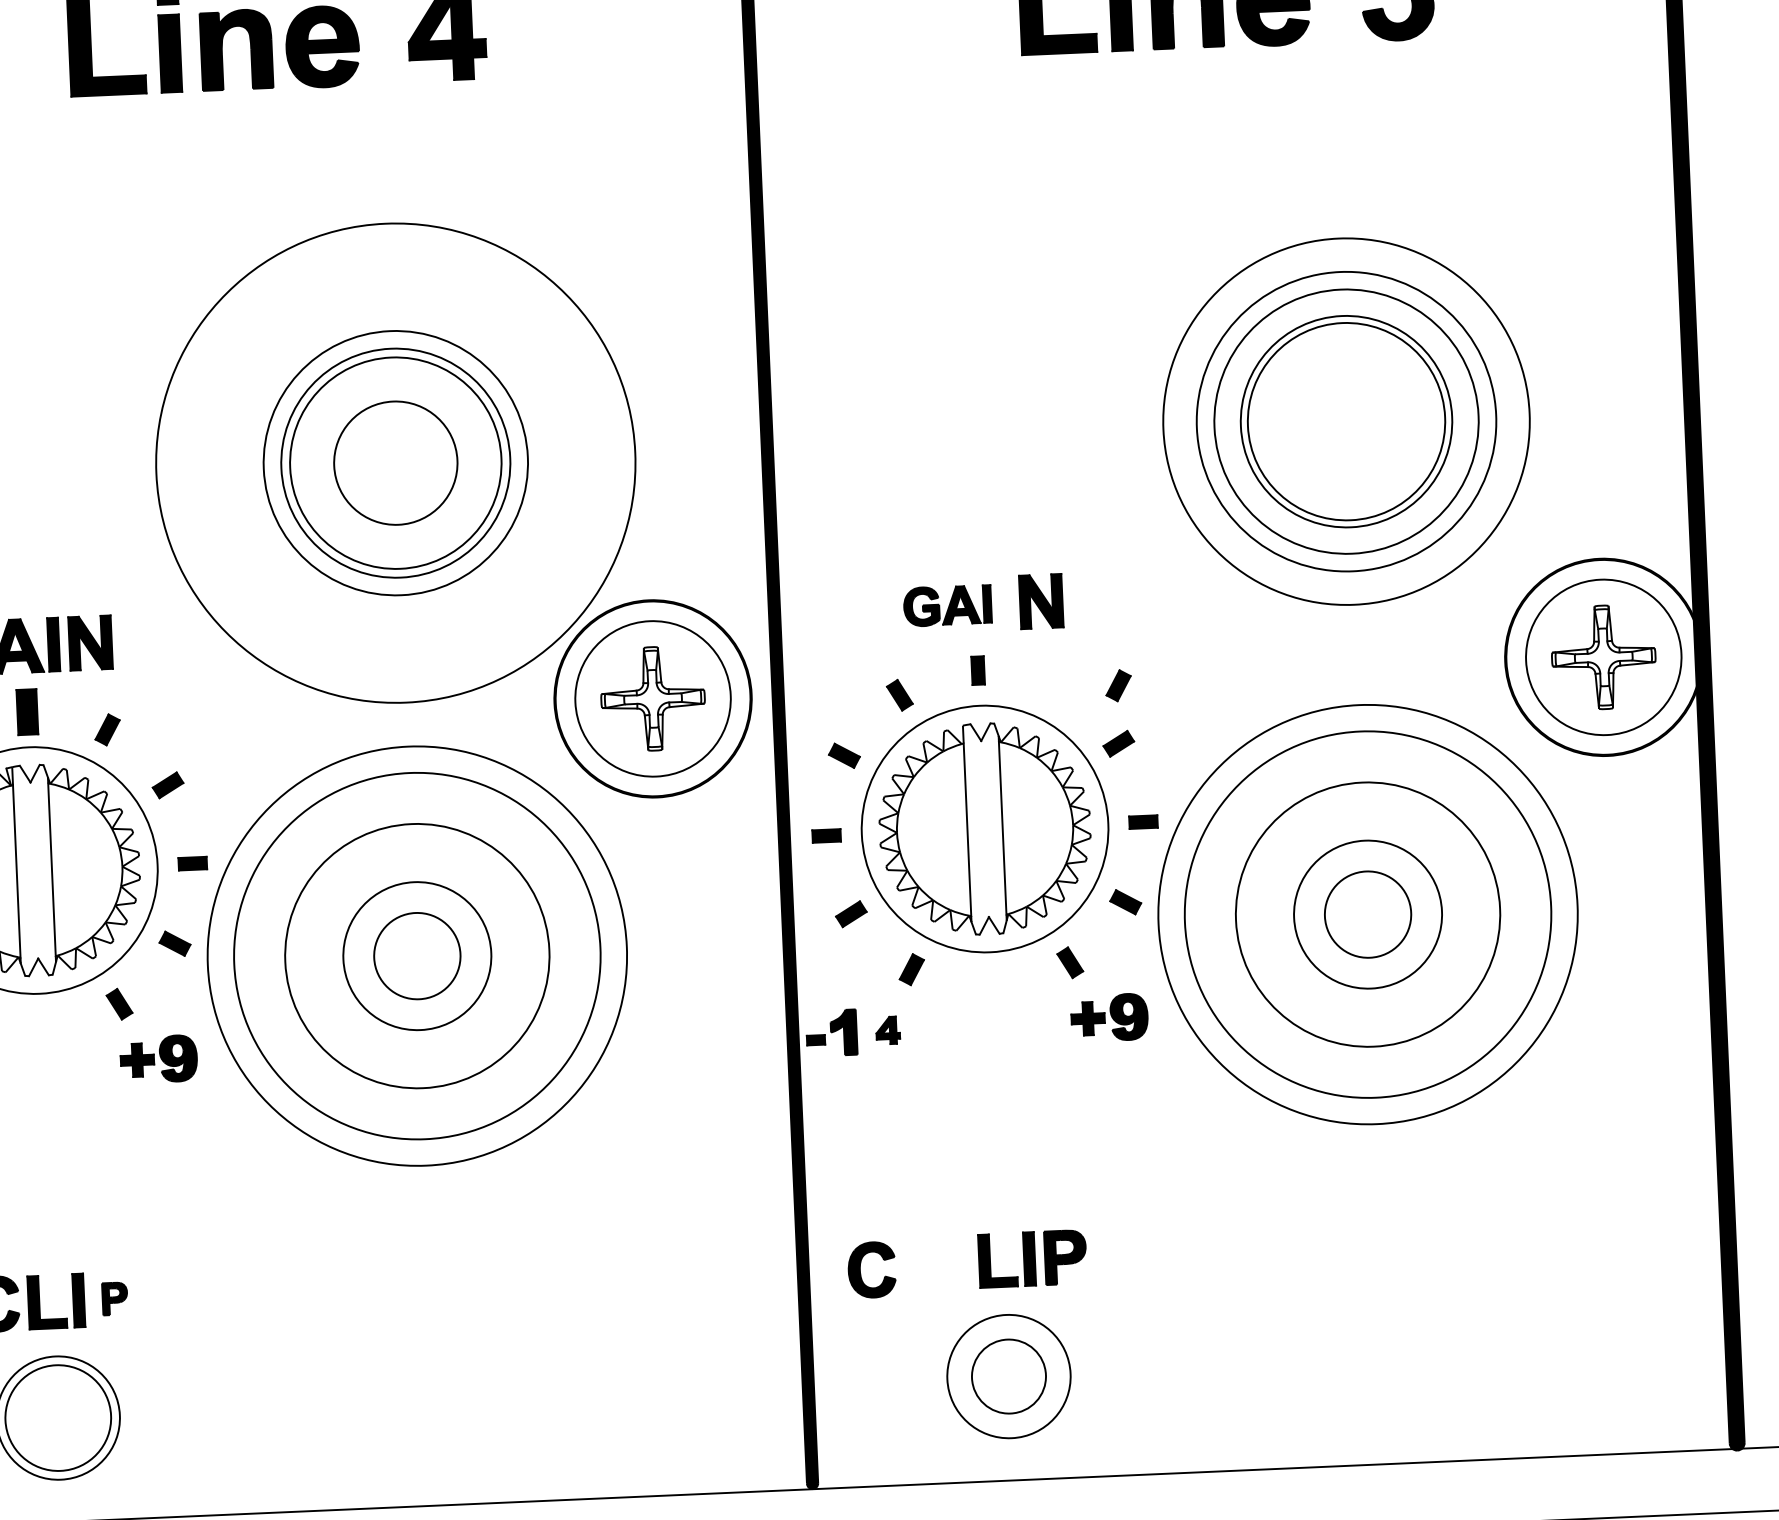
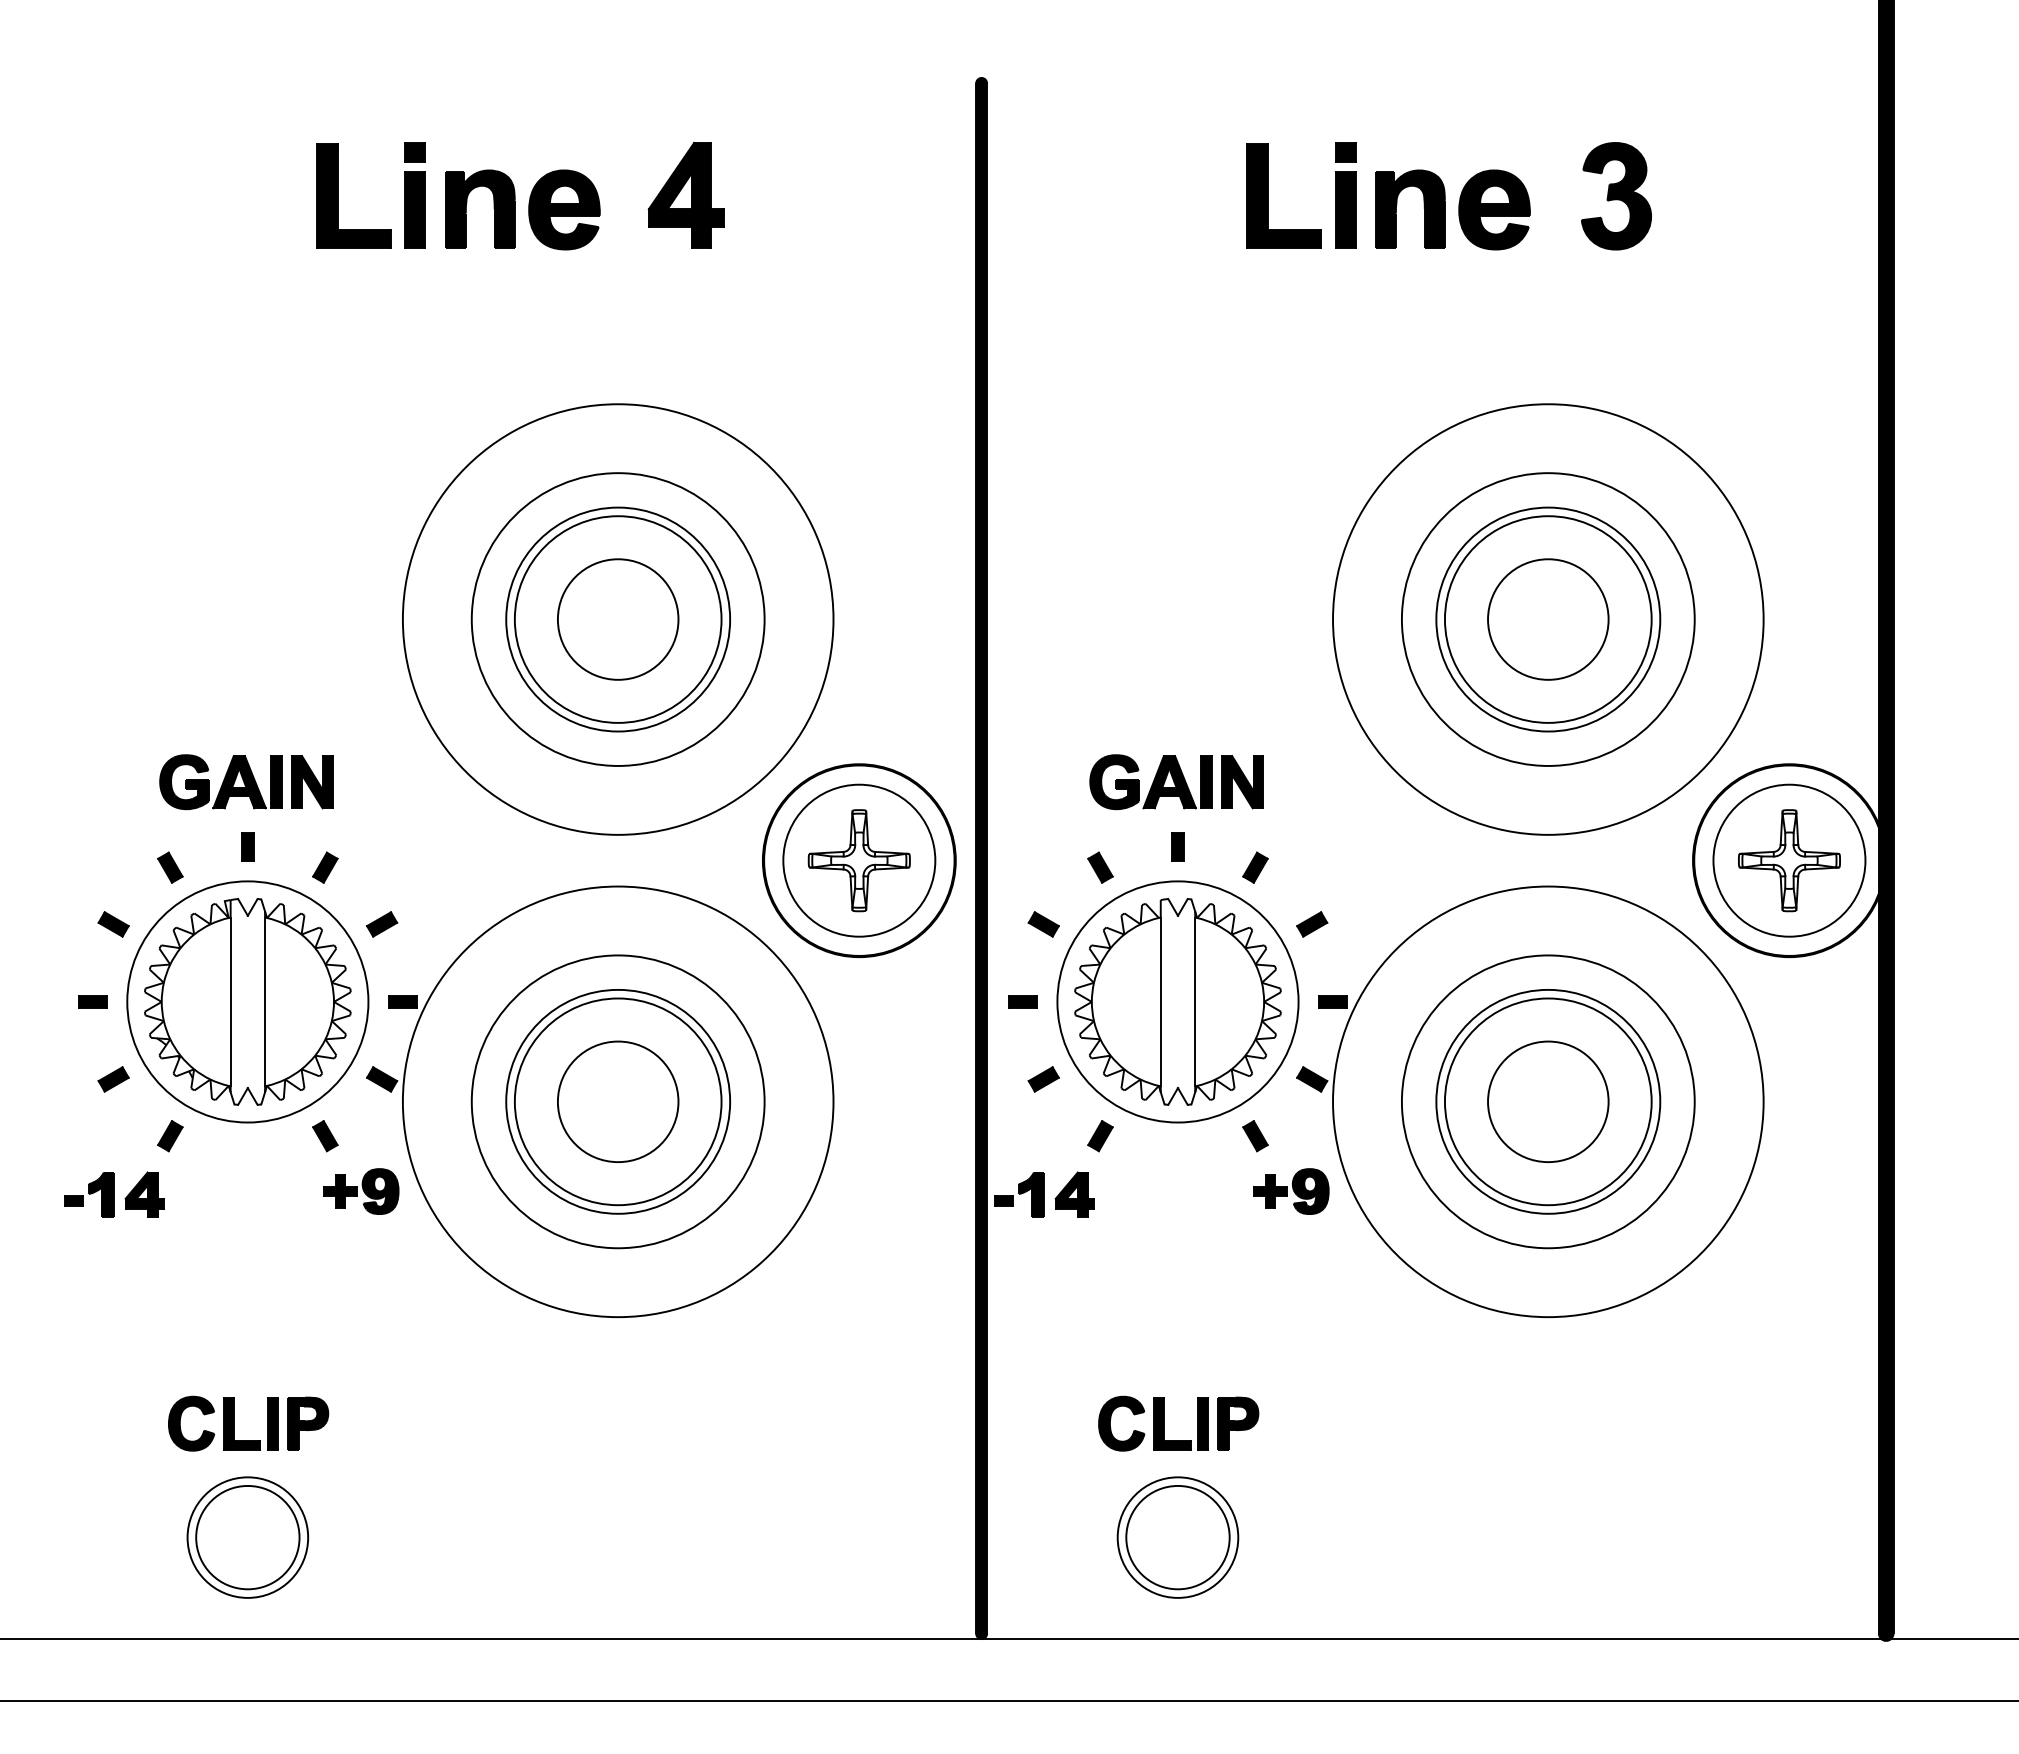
circle: (1346, 421) -> (1548, 619), size x0.62
circle: (1346, 421) -> (1548, 619), size x0.62
circle: (1346, 421) -> (1548, 619), size x1.67
circle: (395, 463) -> (617, 619), size x0.62
circle: (395, 463) -> (617, 619), size x1.67
part: (947, 605) -> (1150, 782), size x1.43
part: (1118, 685) -> (1255, 867), moved
part: (27, 711) -> (247, 846), size x0.62
circle: (1367, 914) -> (1547, 1101), size x0.71
circle: (1367, 914) -> (1547, 1101), size x1.43
circle: (1368, 914) -> (1548, 1101), size x0.62
circle: (1368, 914) -> (1548, 1101), size x1.43
circle: (1368, 914) -> (1548, 1101), size x1.67
circle: (416, 955) -> (617, 1101), size x0.71
circle: (416, 955) -> (617, 1101), size x1.43
circle: (416, 955) -> (617, 1101), size x1.43
circle: (416, 955) -> (617, 1101), size x1.67
circle: (417, 955) -> (618, 1101), size x0.62
part: (887, 1030) -> (1074, 1194), size x1.67
part: (860, 1270) -> (1110, 1423), moved
part: (115, 1298) -> (308, 1423), size x1.67
circle: (1008, 1376) -> (1177, 1537), size x1.43

